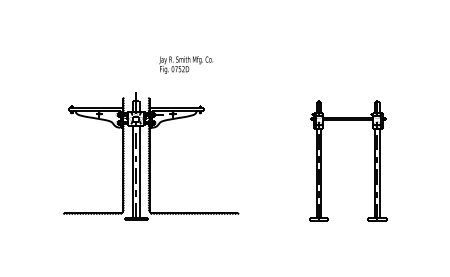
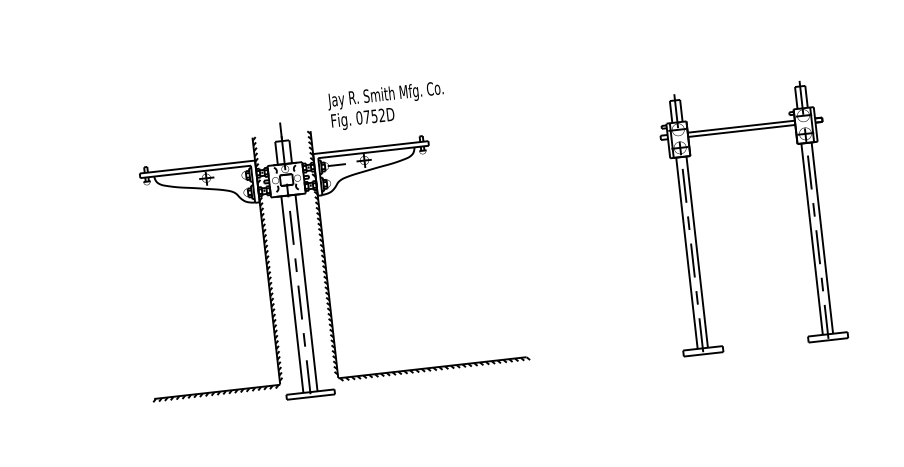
text: (185, 64) -> (385, 104), moved

